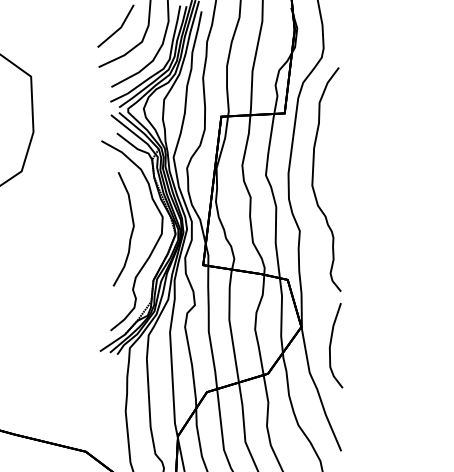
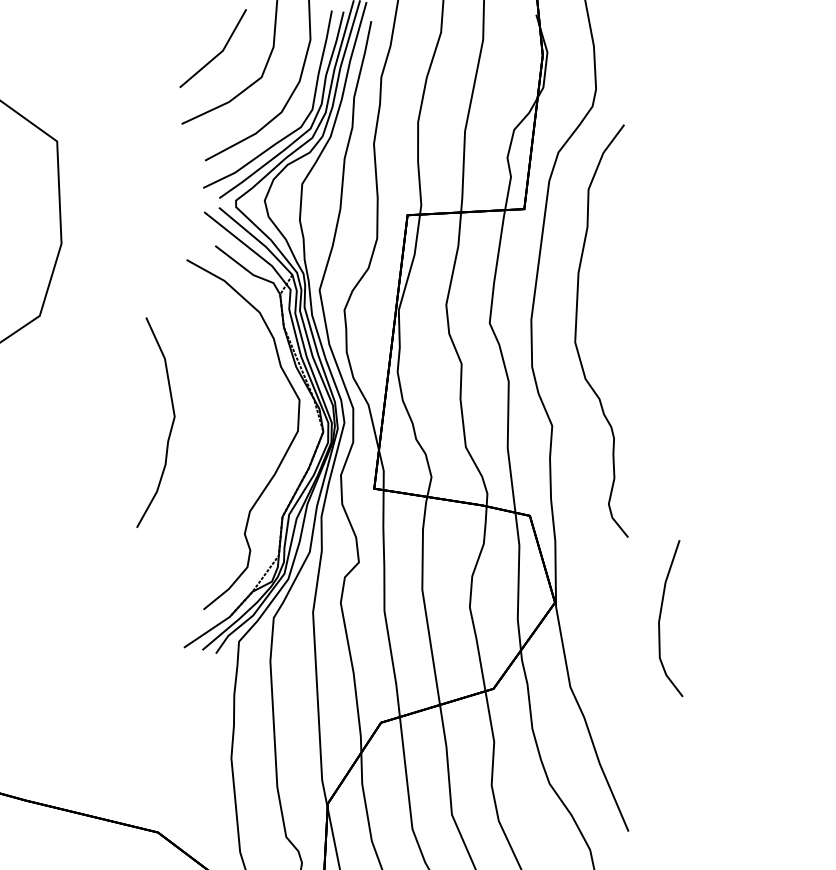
curve: (131, 230) -> (170, 424), moved
curve: (331, 345) -> (662, 618), moved

